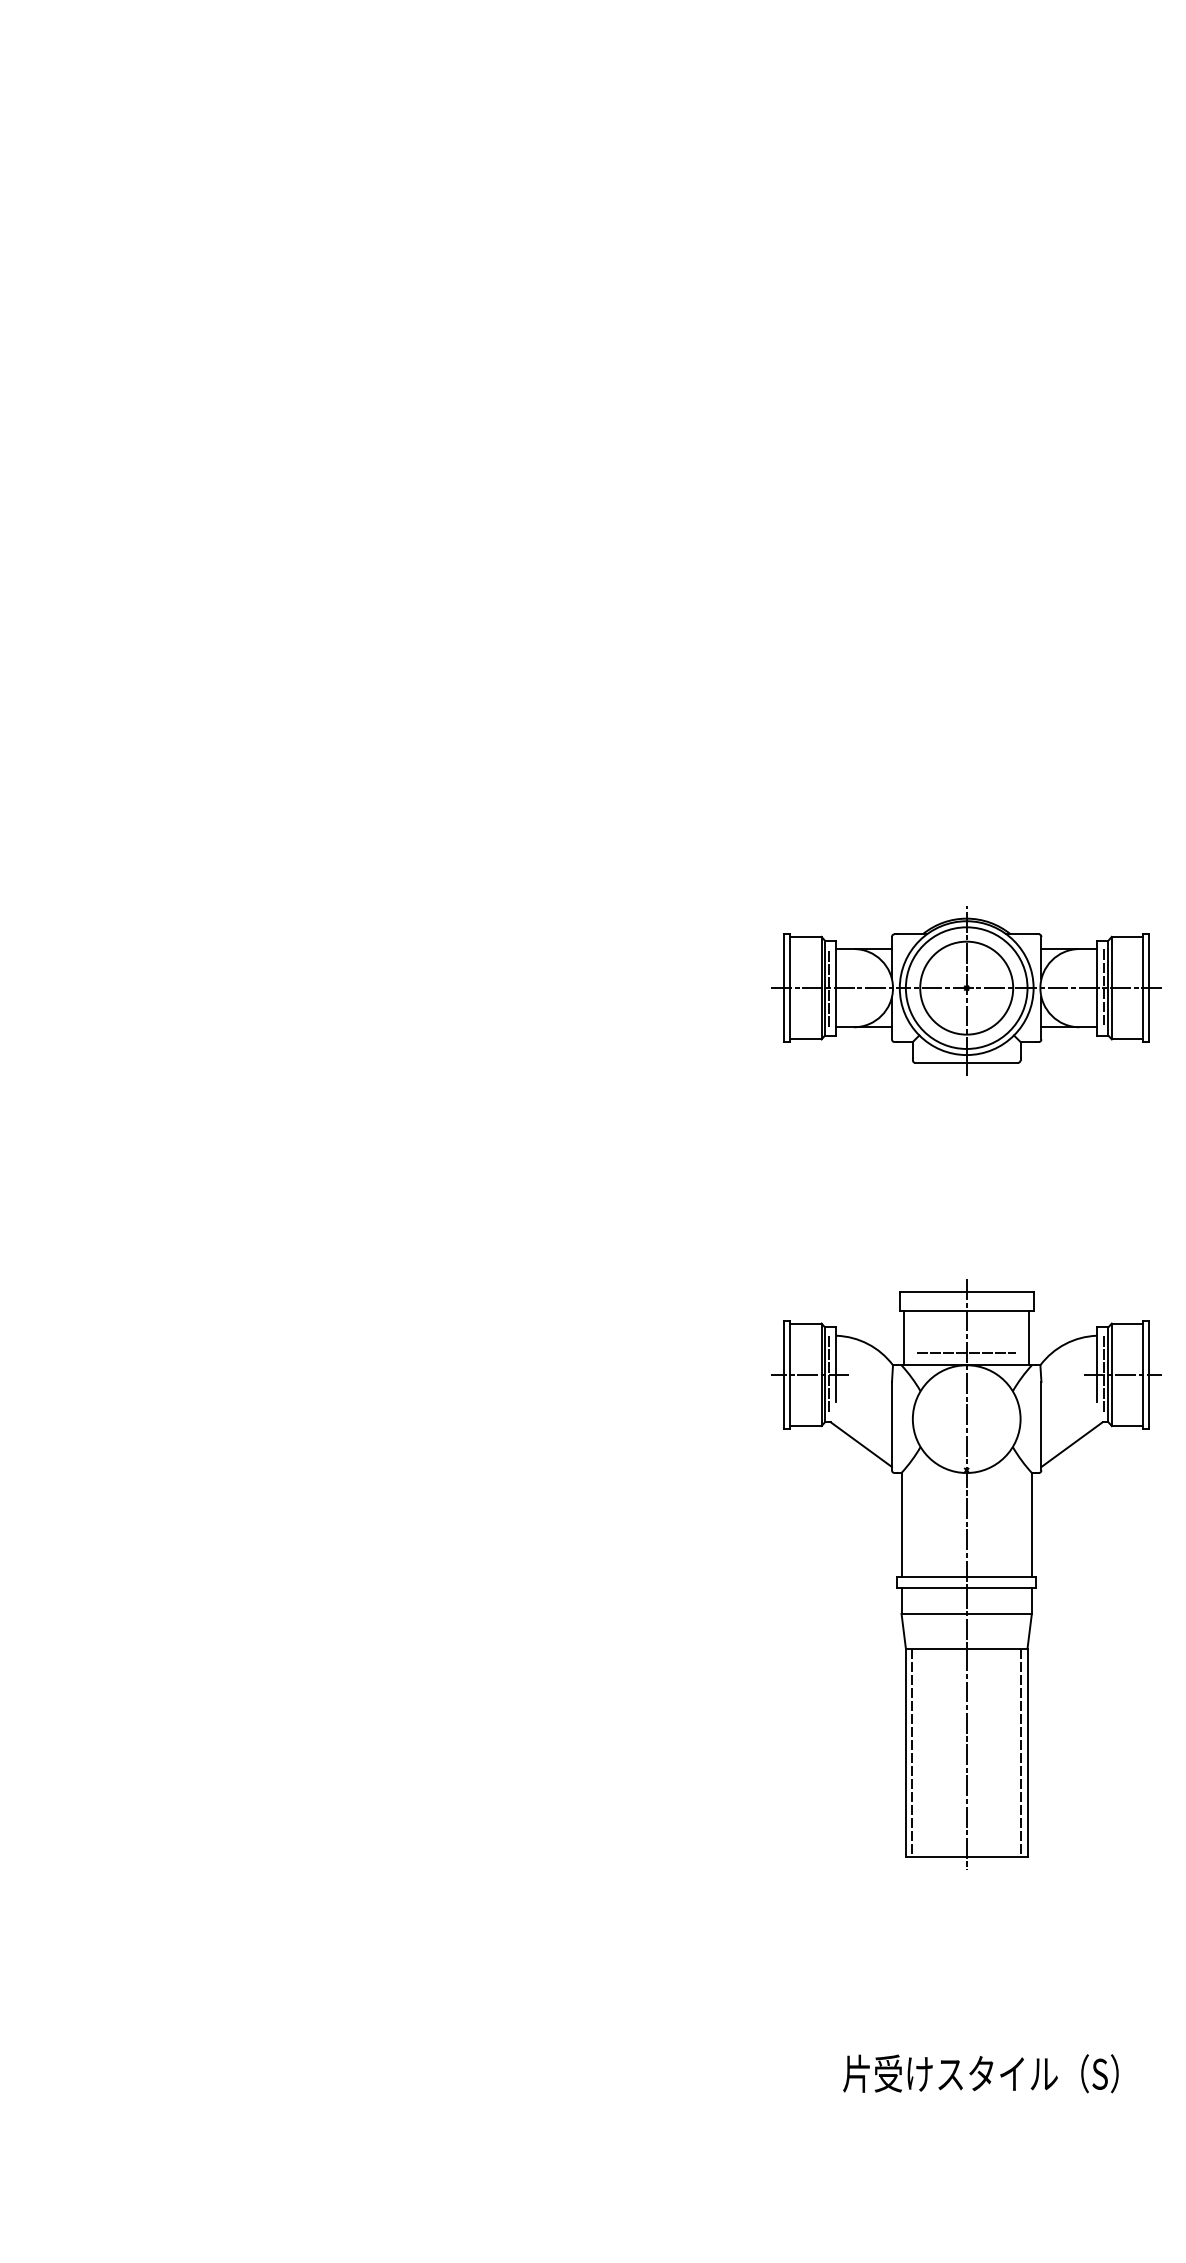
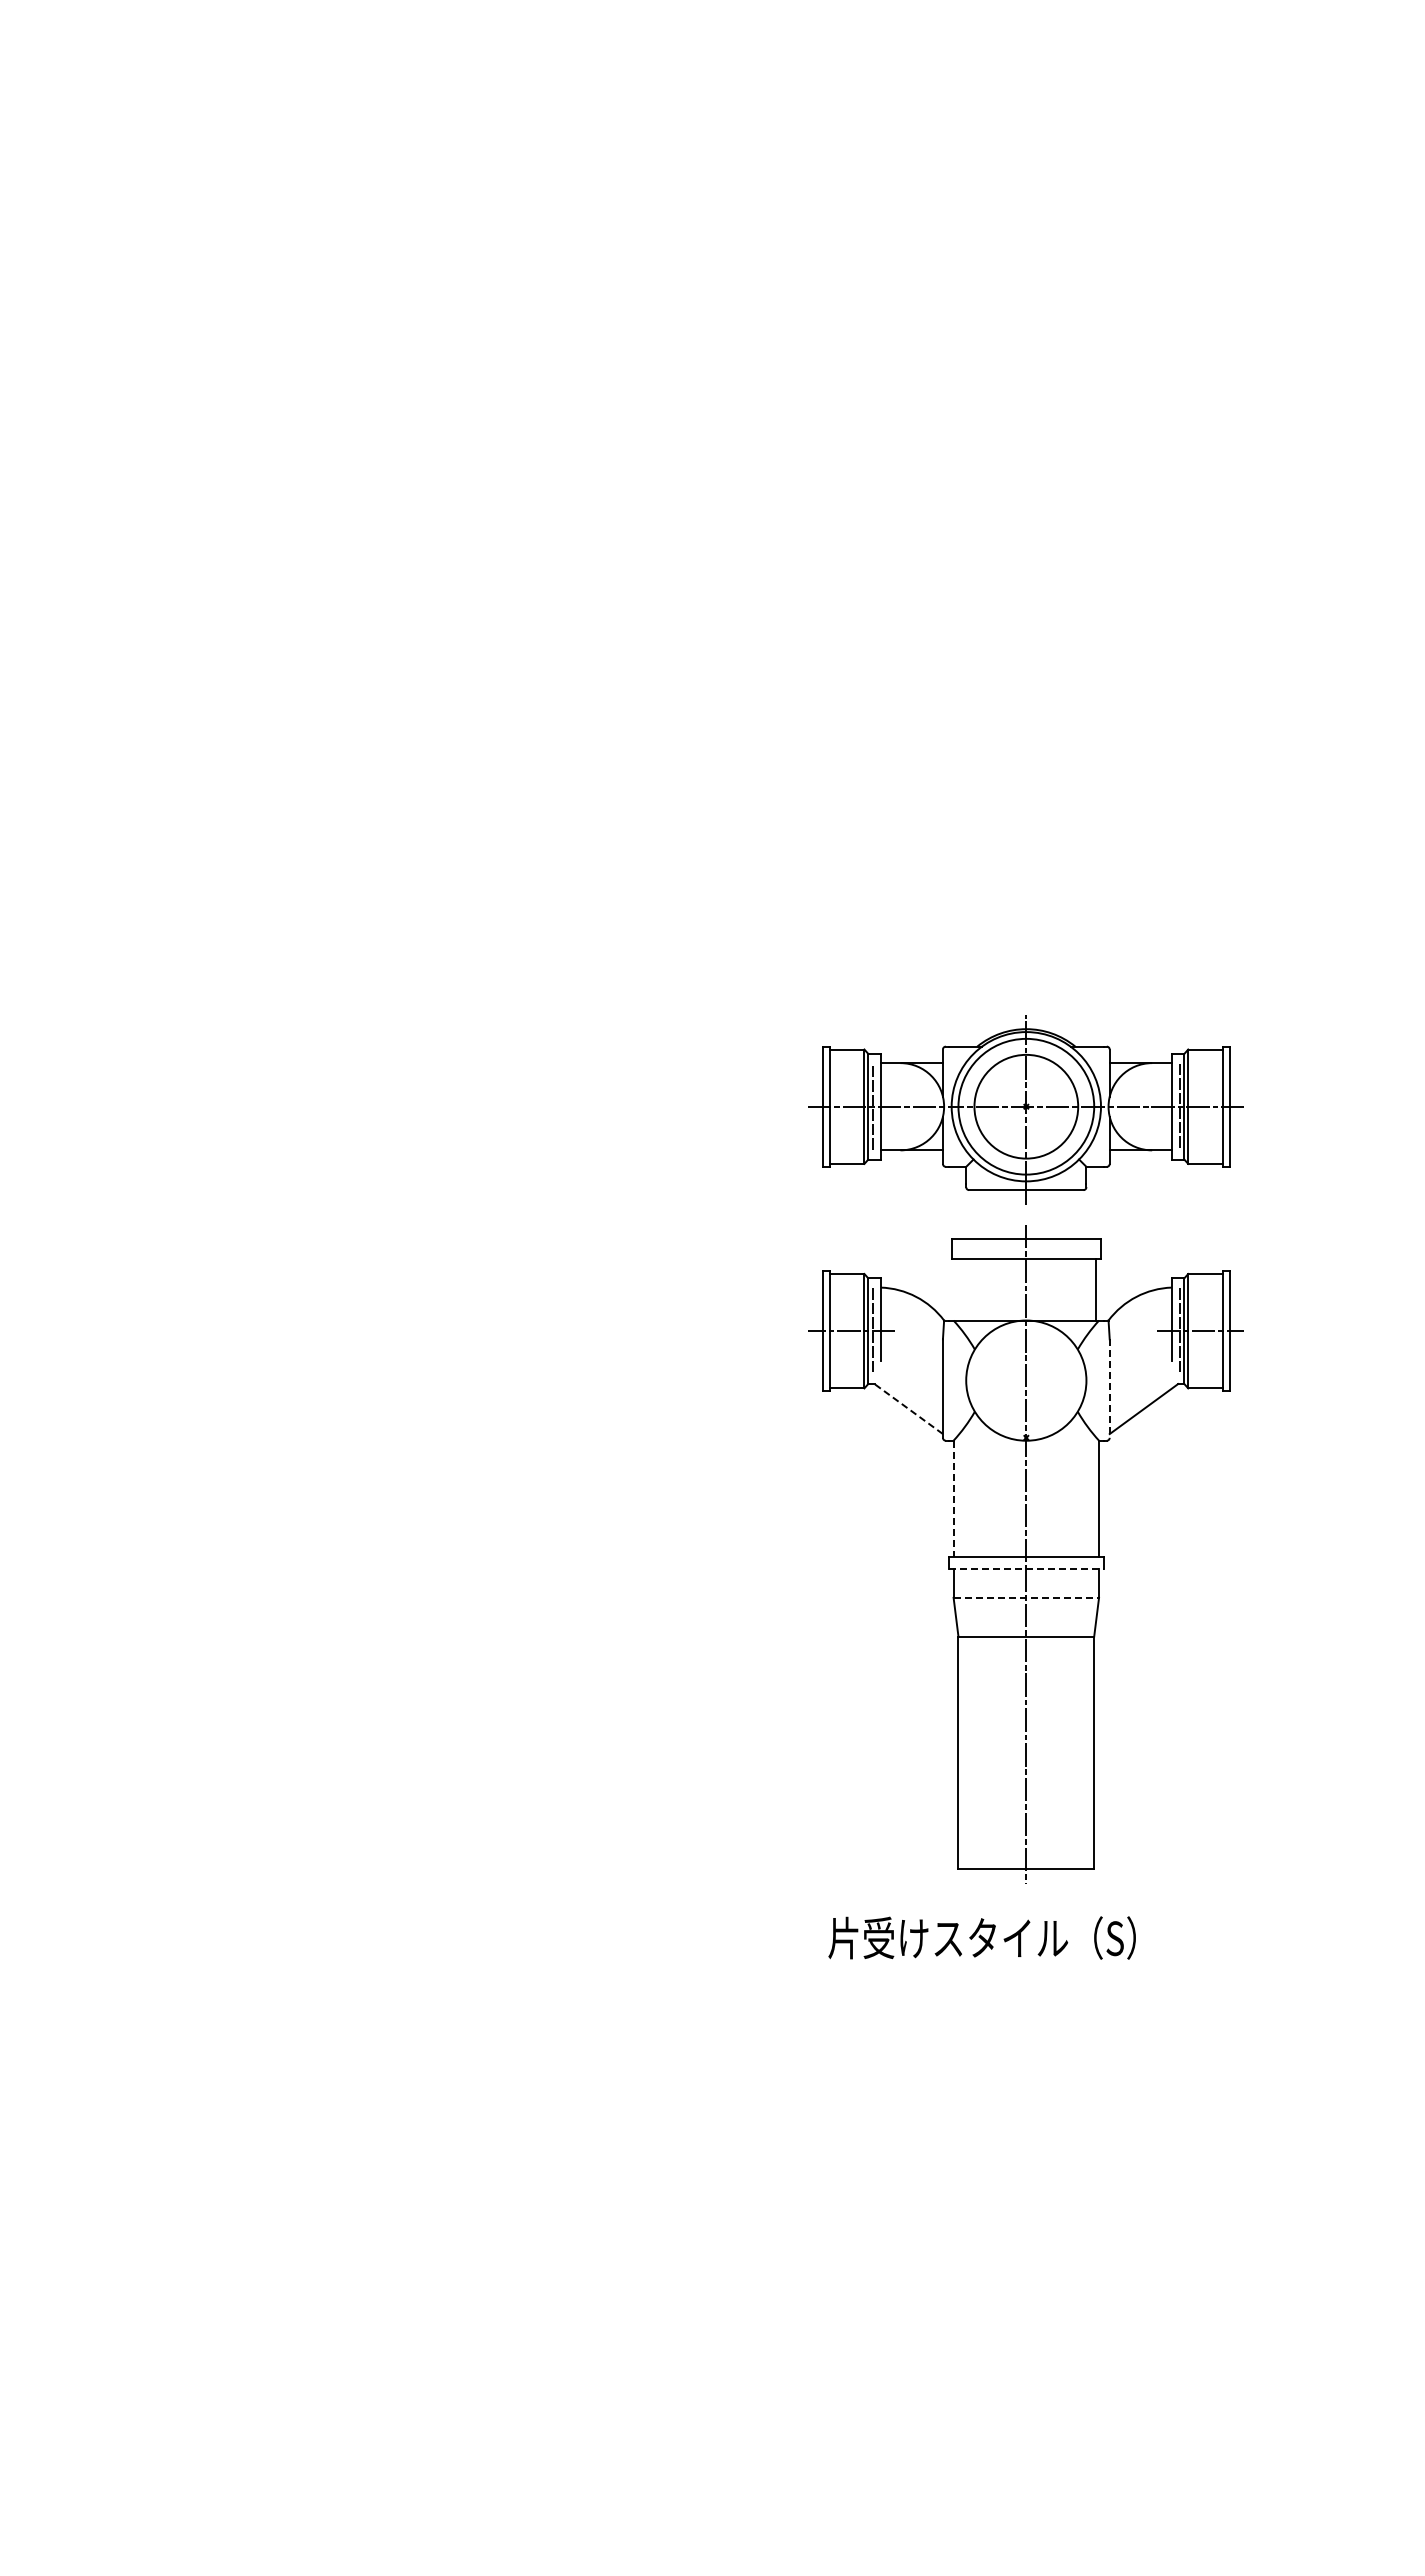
part: (965, 990) -> (1025, 1109), moved
line: (904, 1337) -> (956, 1289), removed
line: (966, 1352) -> (1026, 1306), removed
line: (1041, 1427) -> (1109, 1389), solid -> dashed
line: (861, 1444) -> (908, 1408), solid -> dashed
line: (901, 1525) -> (953, 1499), solid -> dashed
line: (966, 1587) -> (1026, 1568), solid -> dashed
line: (966, 1613) -> (1026, 1597), solid -> dashed
line: (912, 1752) -> (965, 1752), removed
line: (1020, 1752) -> (1086, 1752), removed
text: (980, 2073) -> (981, 1937), moved

